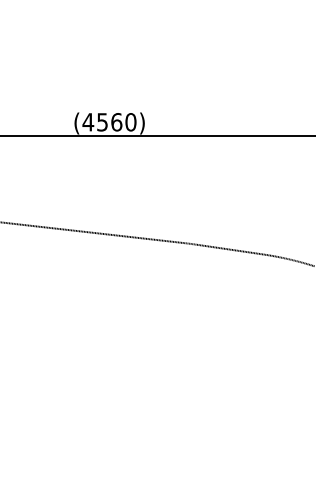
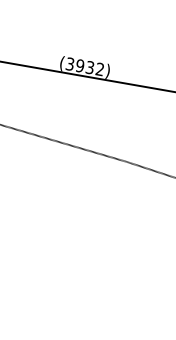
text: (109, 122) -> (85, 66), (4560) -> (3932)

